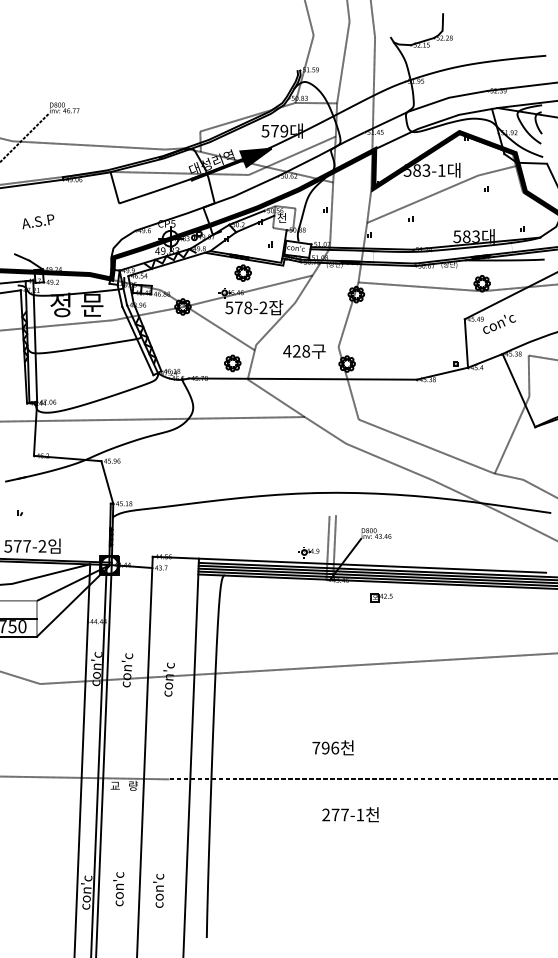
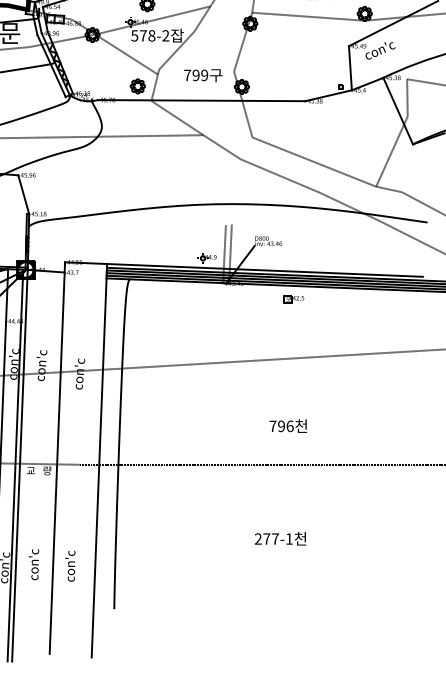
text: (296, 351) -> (195, 75), 428 -> 799
part: (381, 597) -> (294, 299), moved
text: (332, 747) -> (287, 425), moved
text: (350, 814) -> (280, 538), moved

